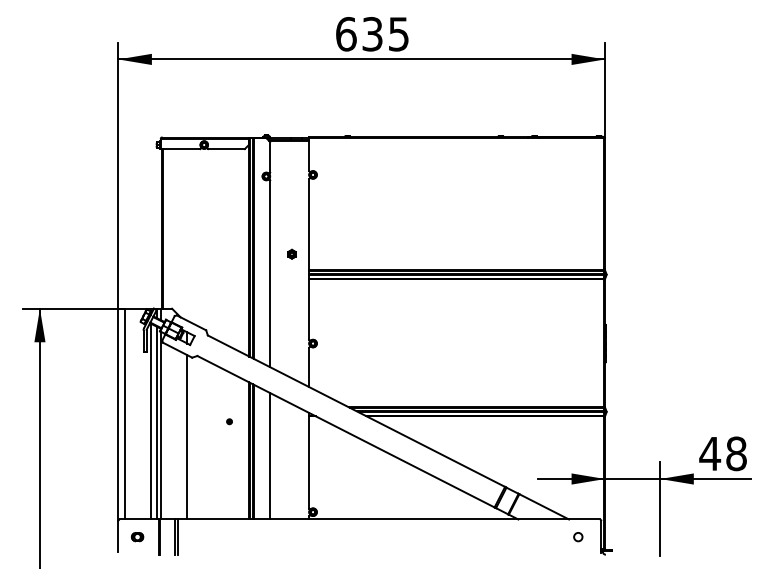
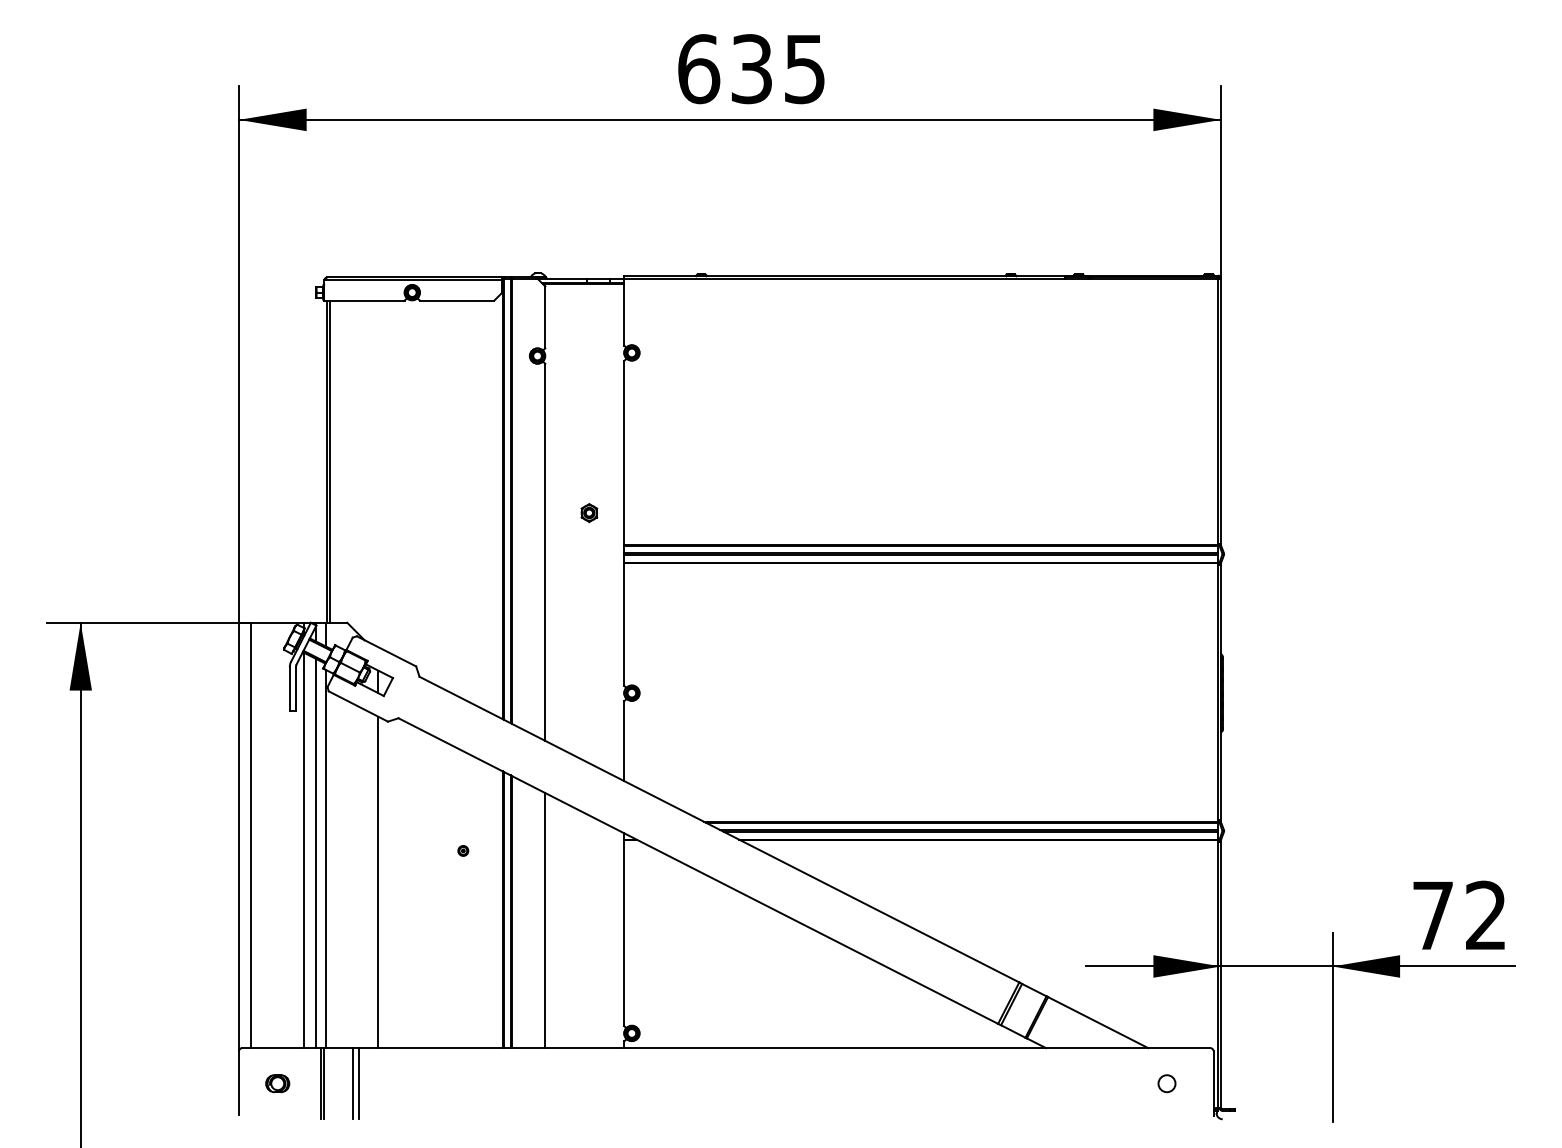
text: (722, 453) -> (1457, 914), 48 -> 72

